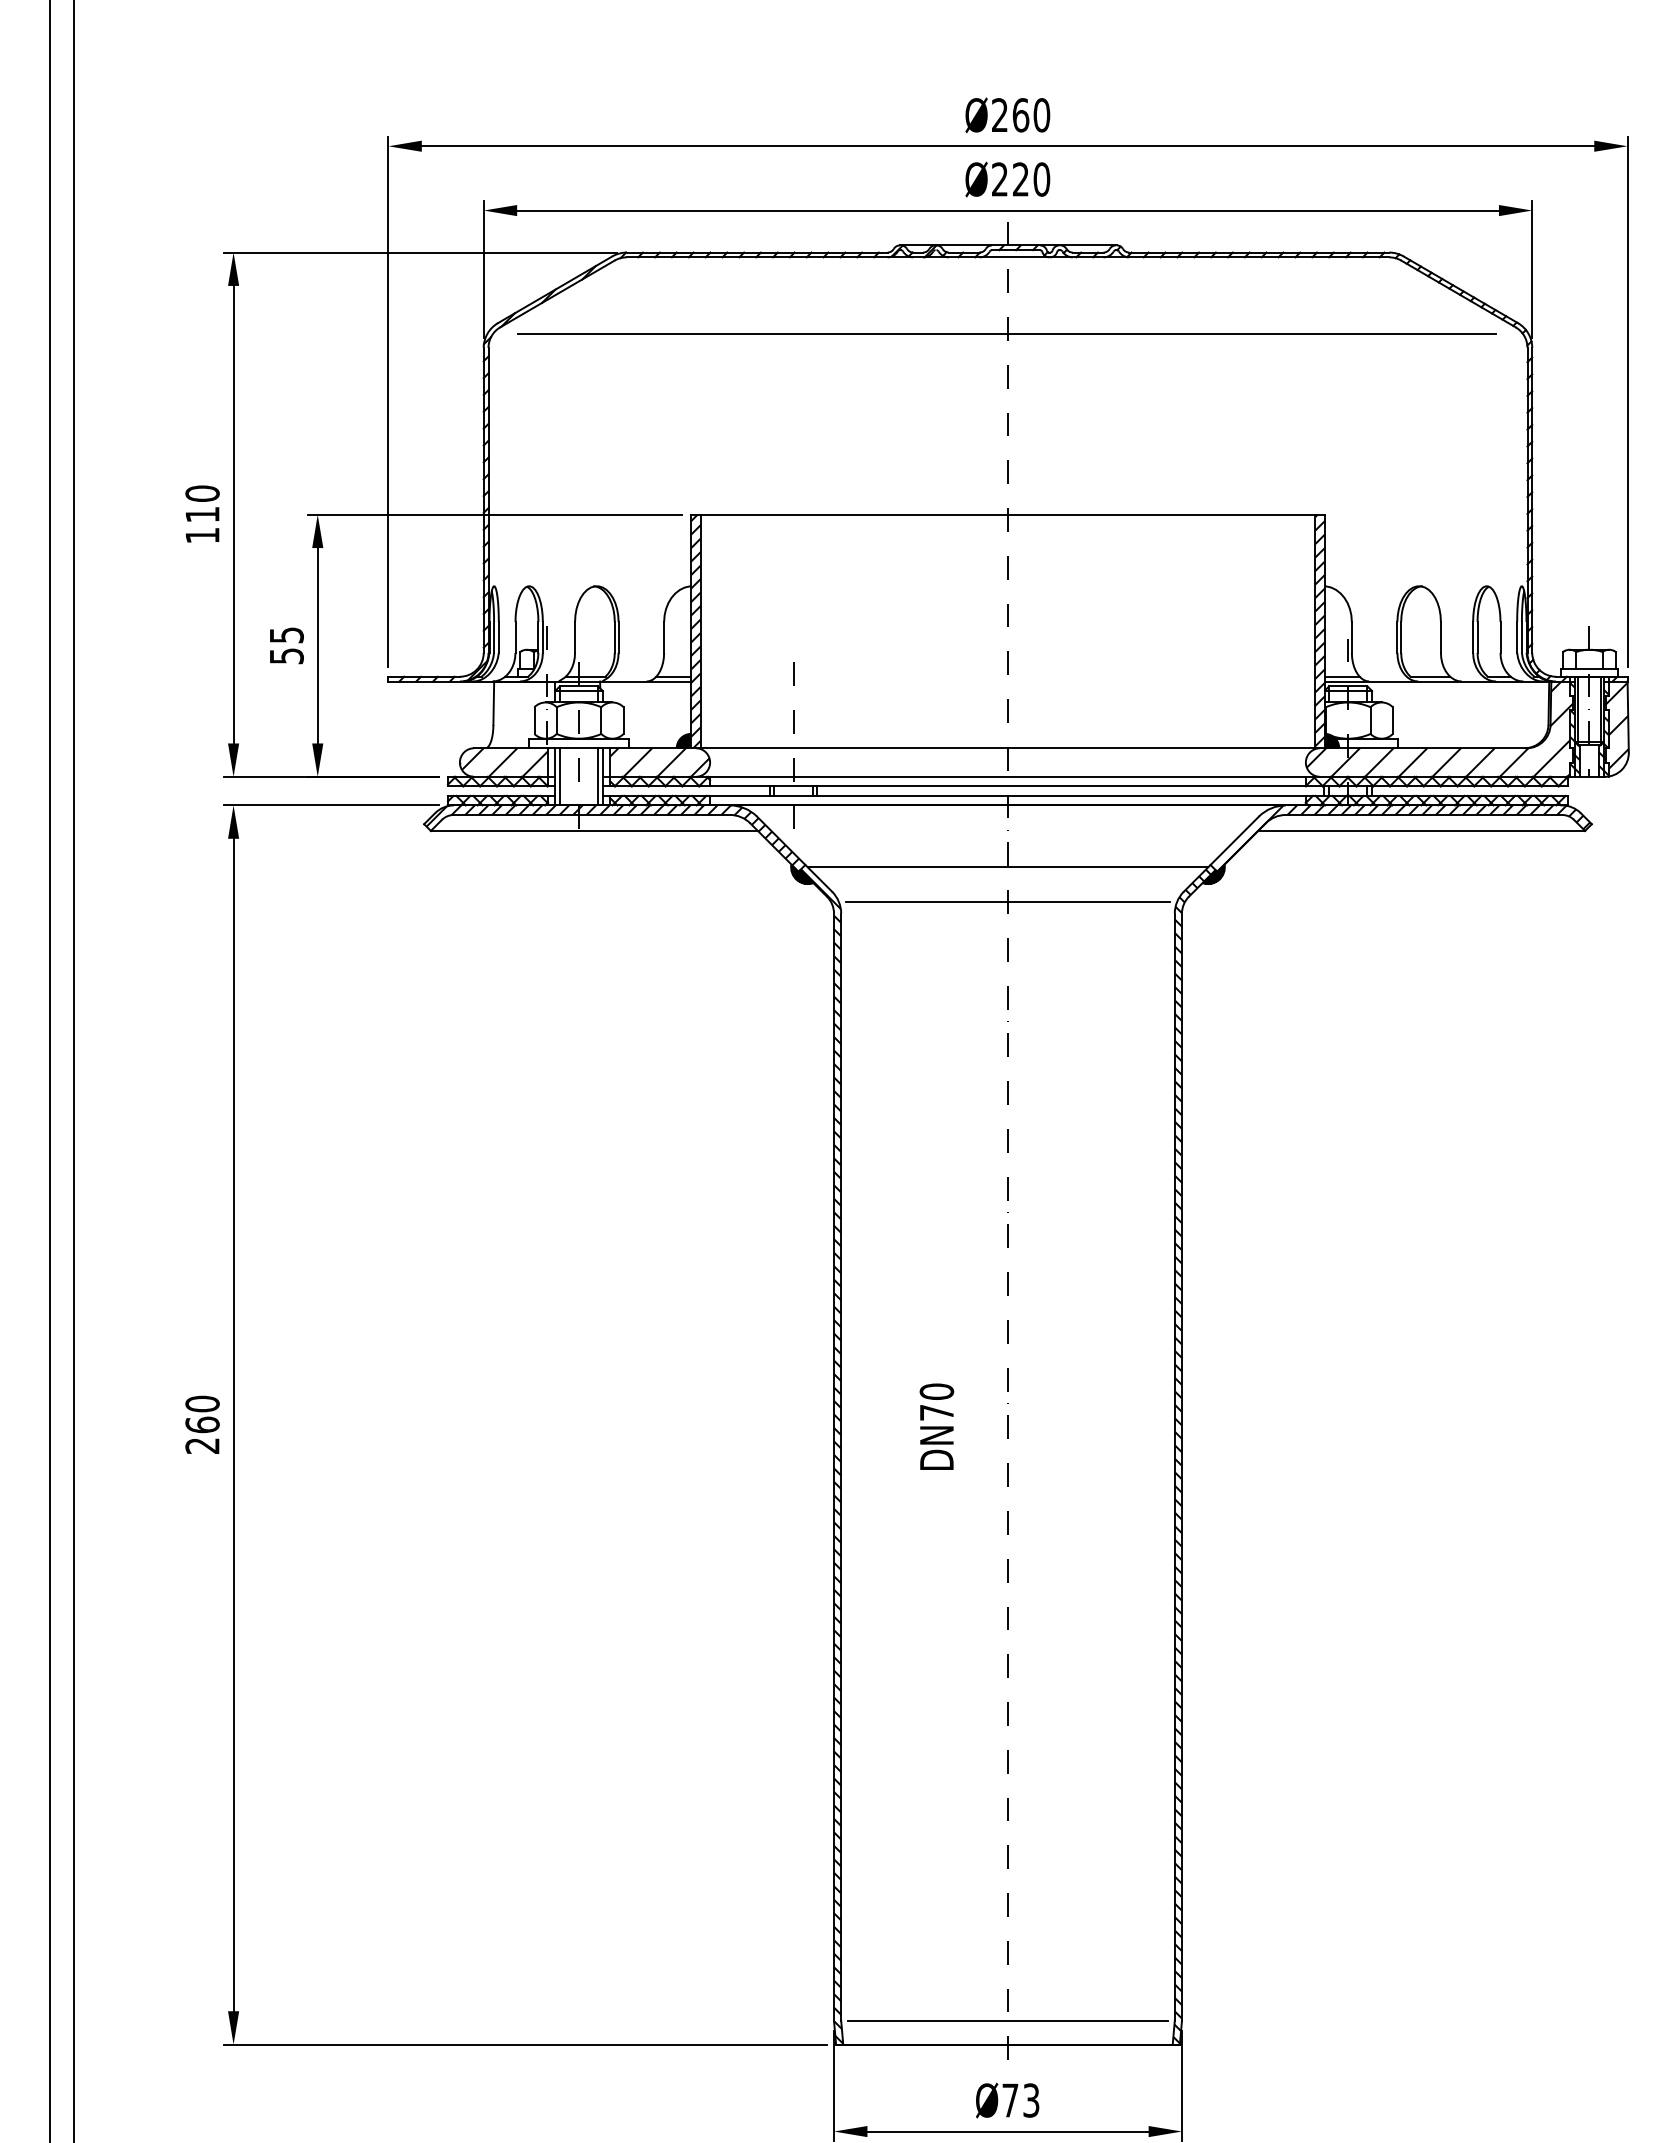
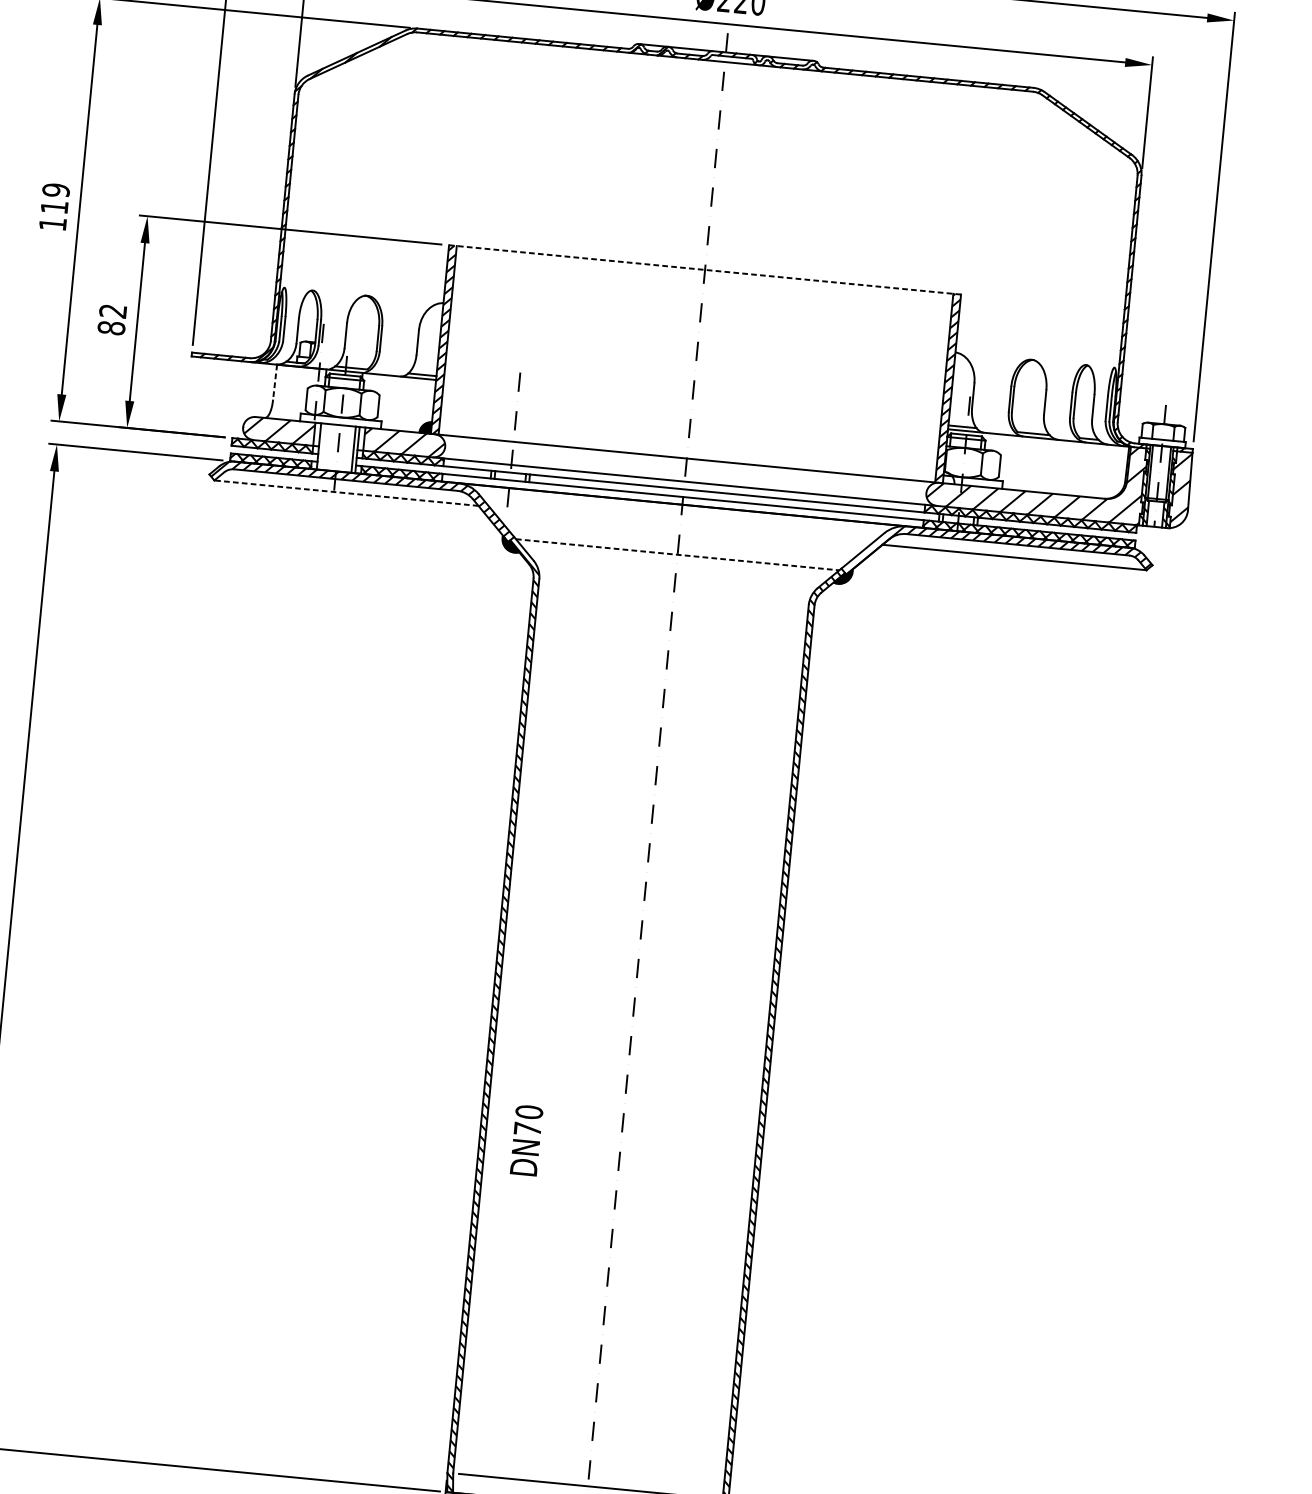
line: (1006, 333) -> (717, 123), removed
text: (202, 493) -> (56, 190), 110 -> 119
line: (1008, 514) -> (705, 269), solid -> dashed
text: (286, 645) -> (112, 319), 55 -> 82
line: (493, 703) -> (274, 382), solid -> dashed
hatch: (1331, 740) -> (948, 477), removed
line: (559, 776) -> (322, 446), removed
line: (594, 830) -> (346, 492), solid -> dashed
line: (1008, 867) -> (678, 554), solid -> dashed
line: (1007, 901) -> (674, 582), removed
text: (936, 1426) -> (526, 1140), moved

